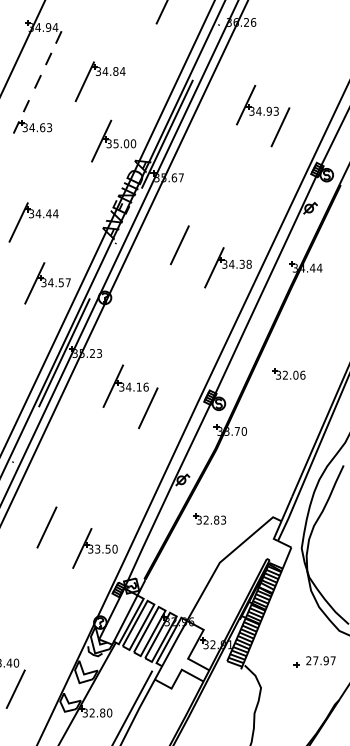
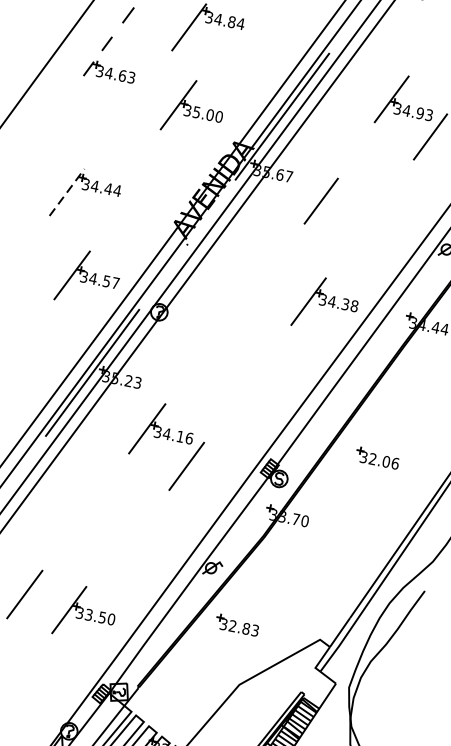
part: (113, 140) -> (194, 107), moved
line: (18, 222) -> (66, 192), solid -> dashed
line: (179, 245) -> (320, 201), moved
part: (94, 548) -> (85, 613), moved

